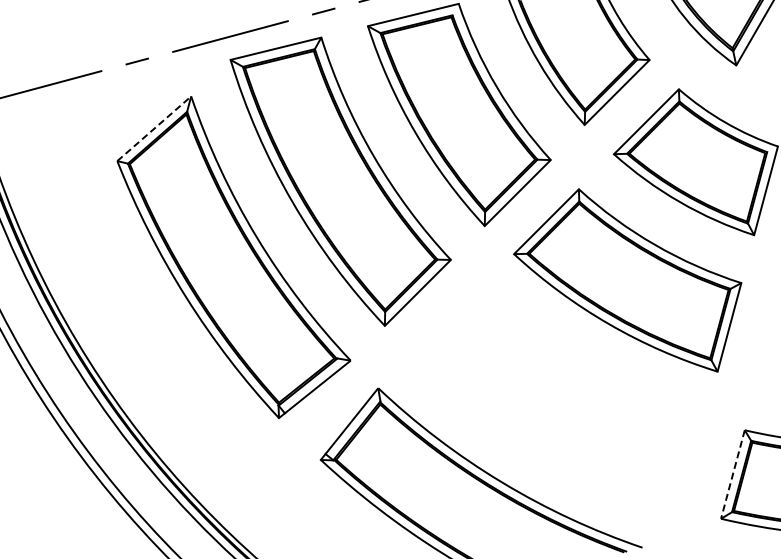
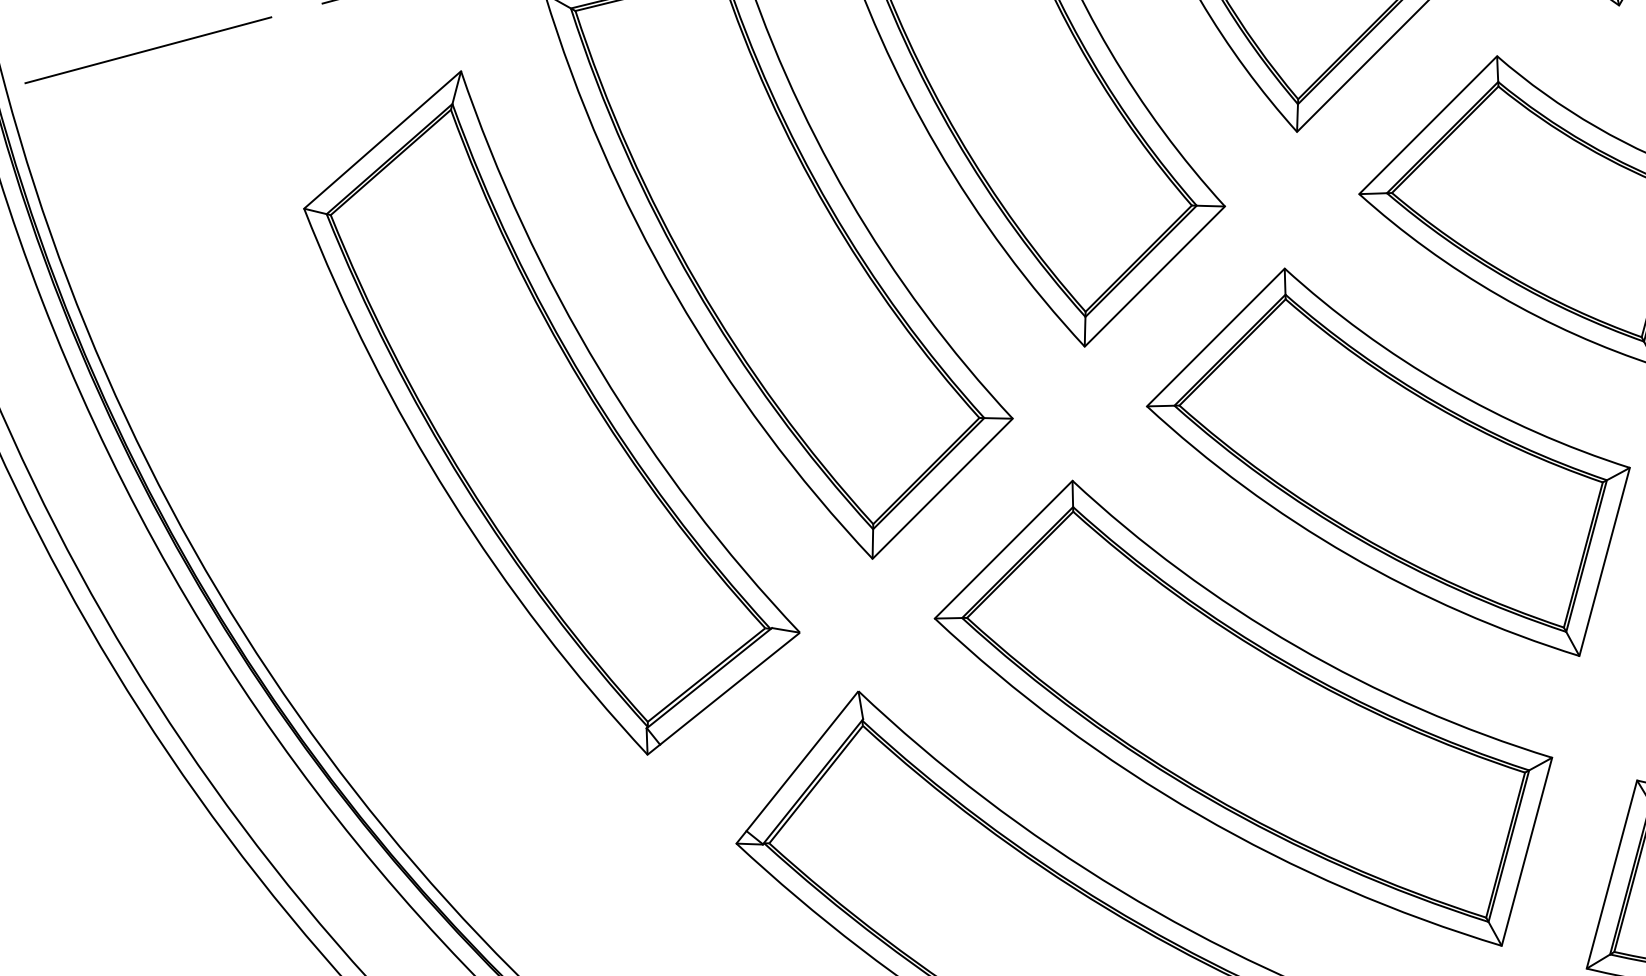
line: (154, 128) -> (383, 139), dashed -> solid
part: (559, 398) -> (1243, 713), added
line: (732, 474) -> (1611, 874), dashed -> solid

